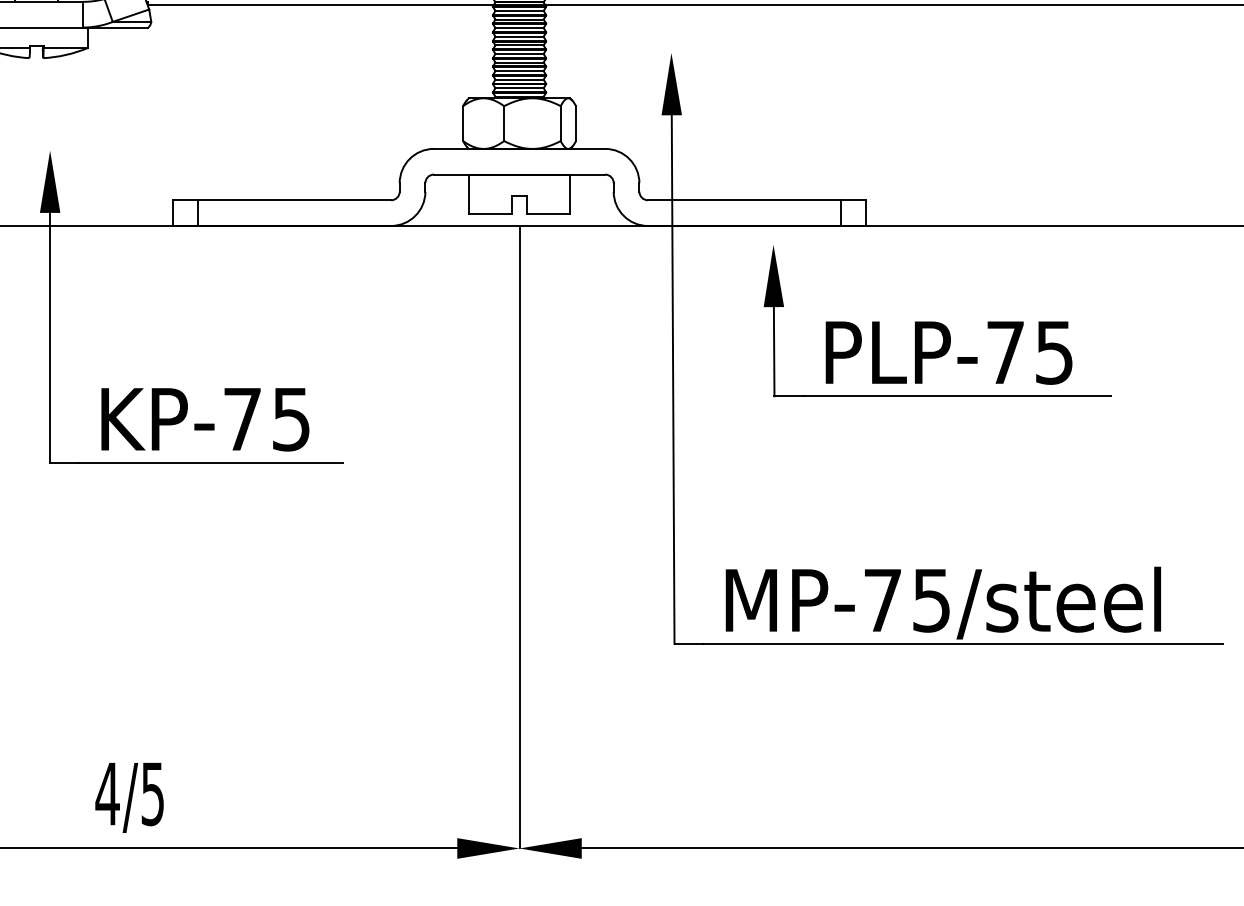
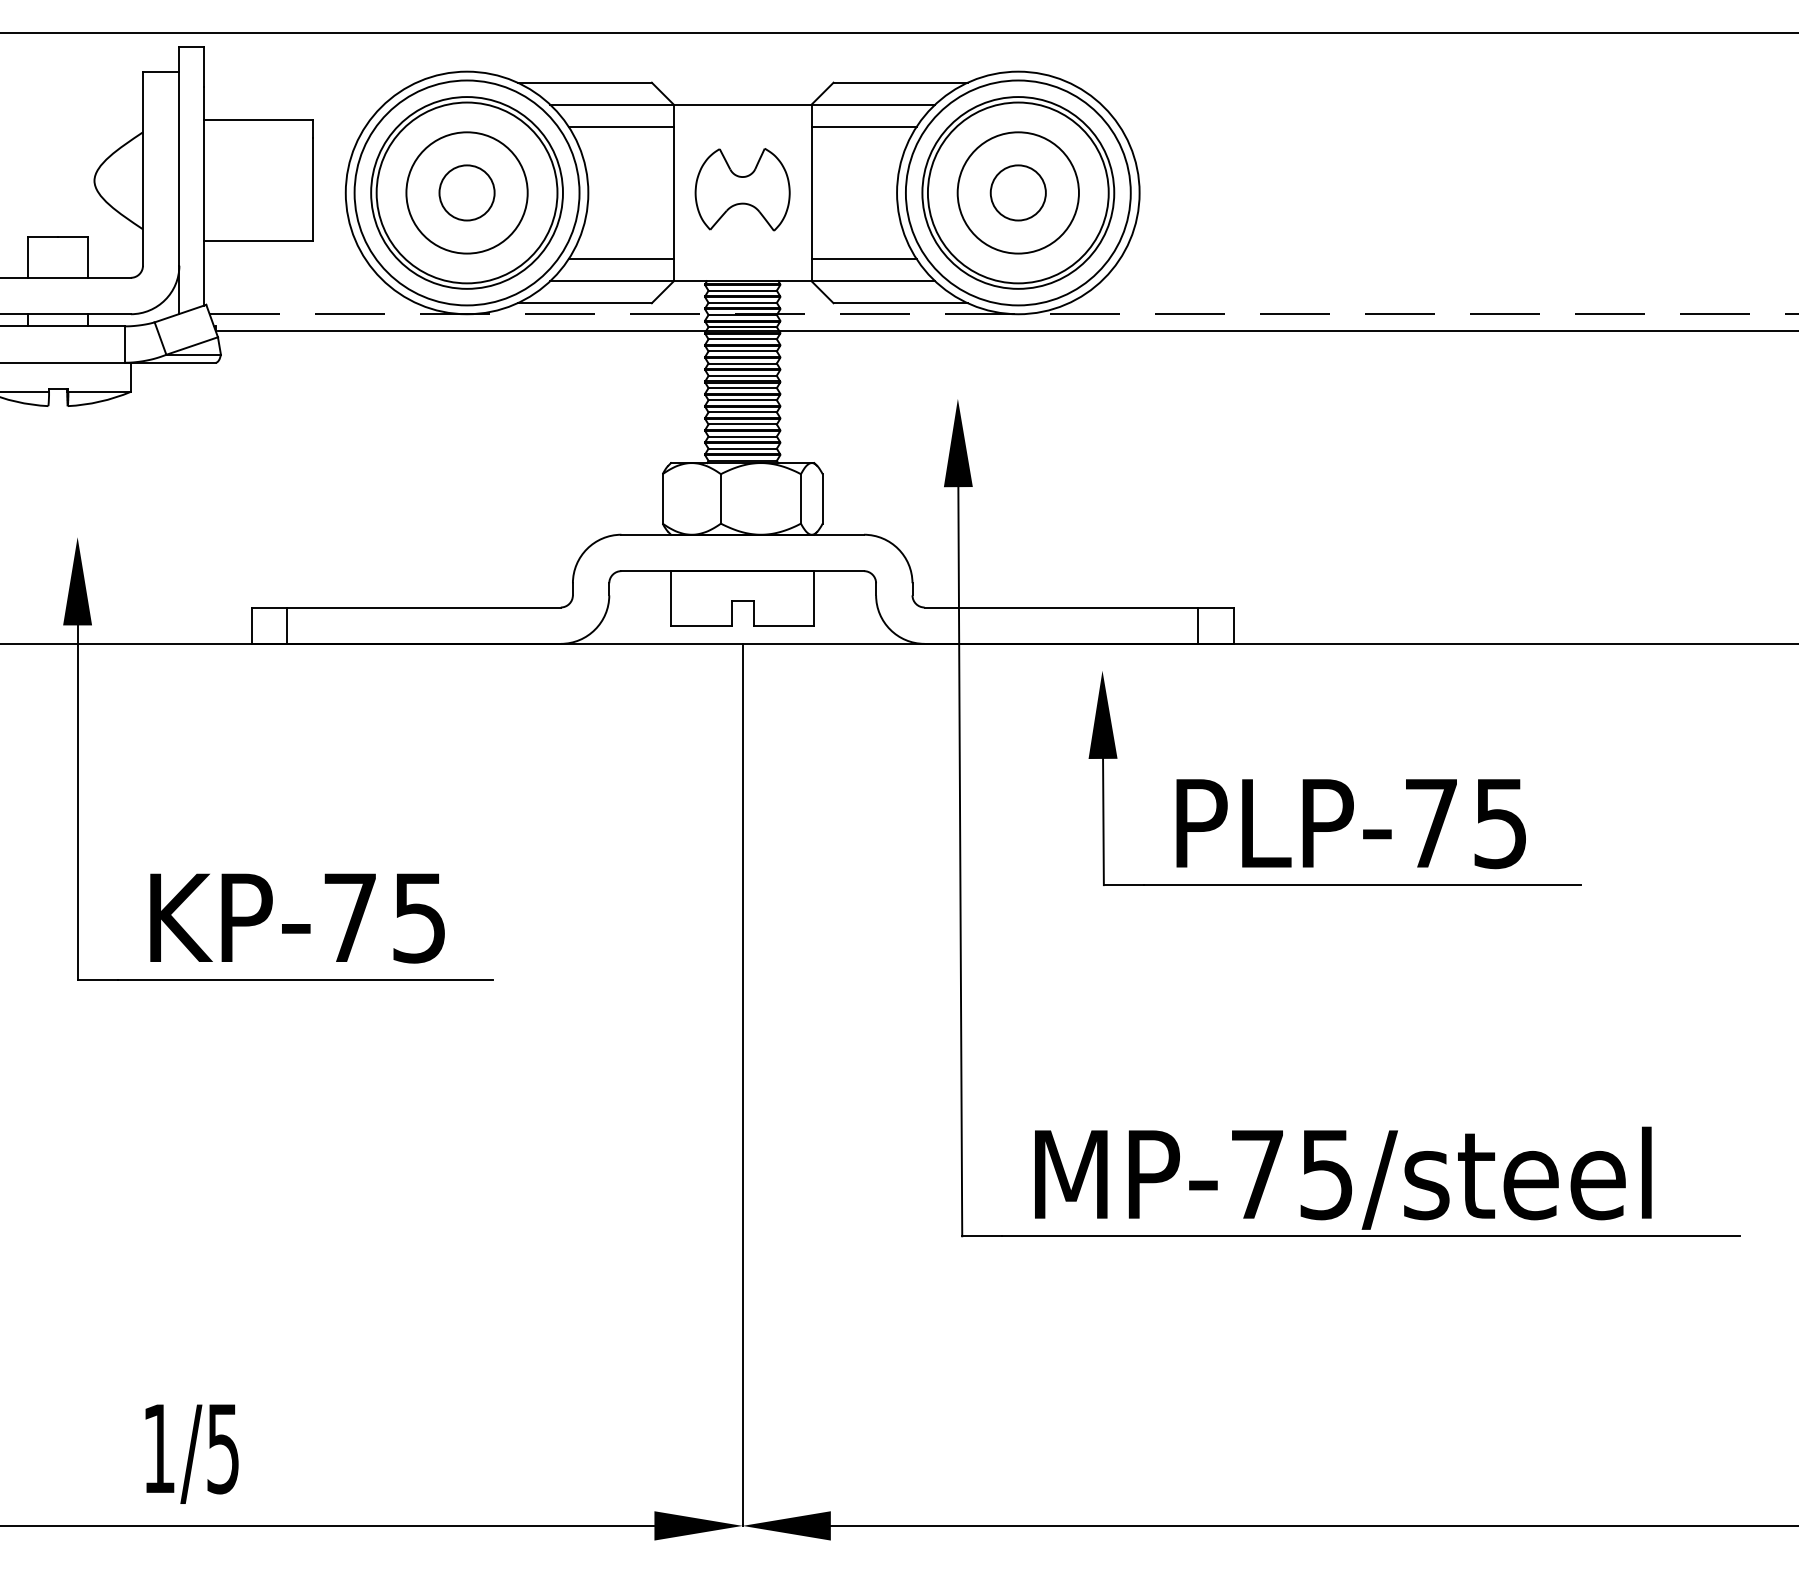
text: (107, 793) -> (158, 1448), 4/5 -> 1/5

